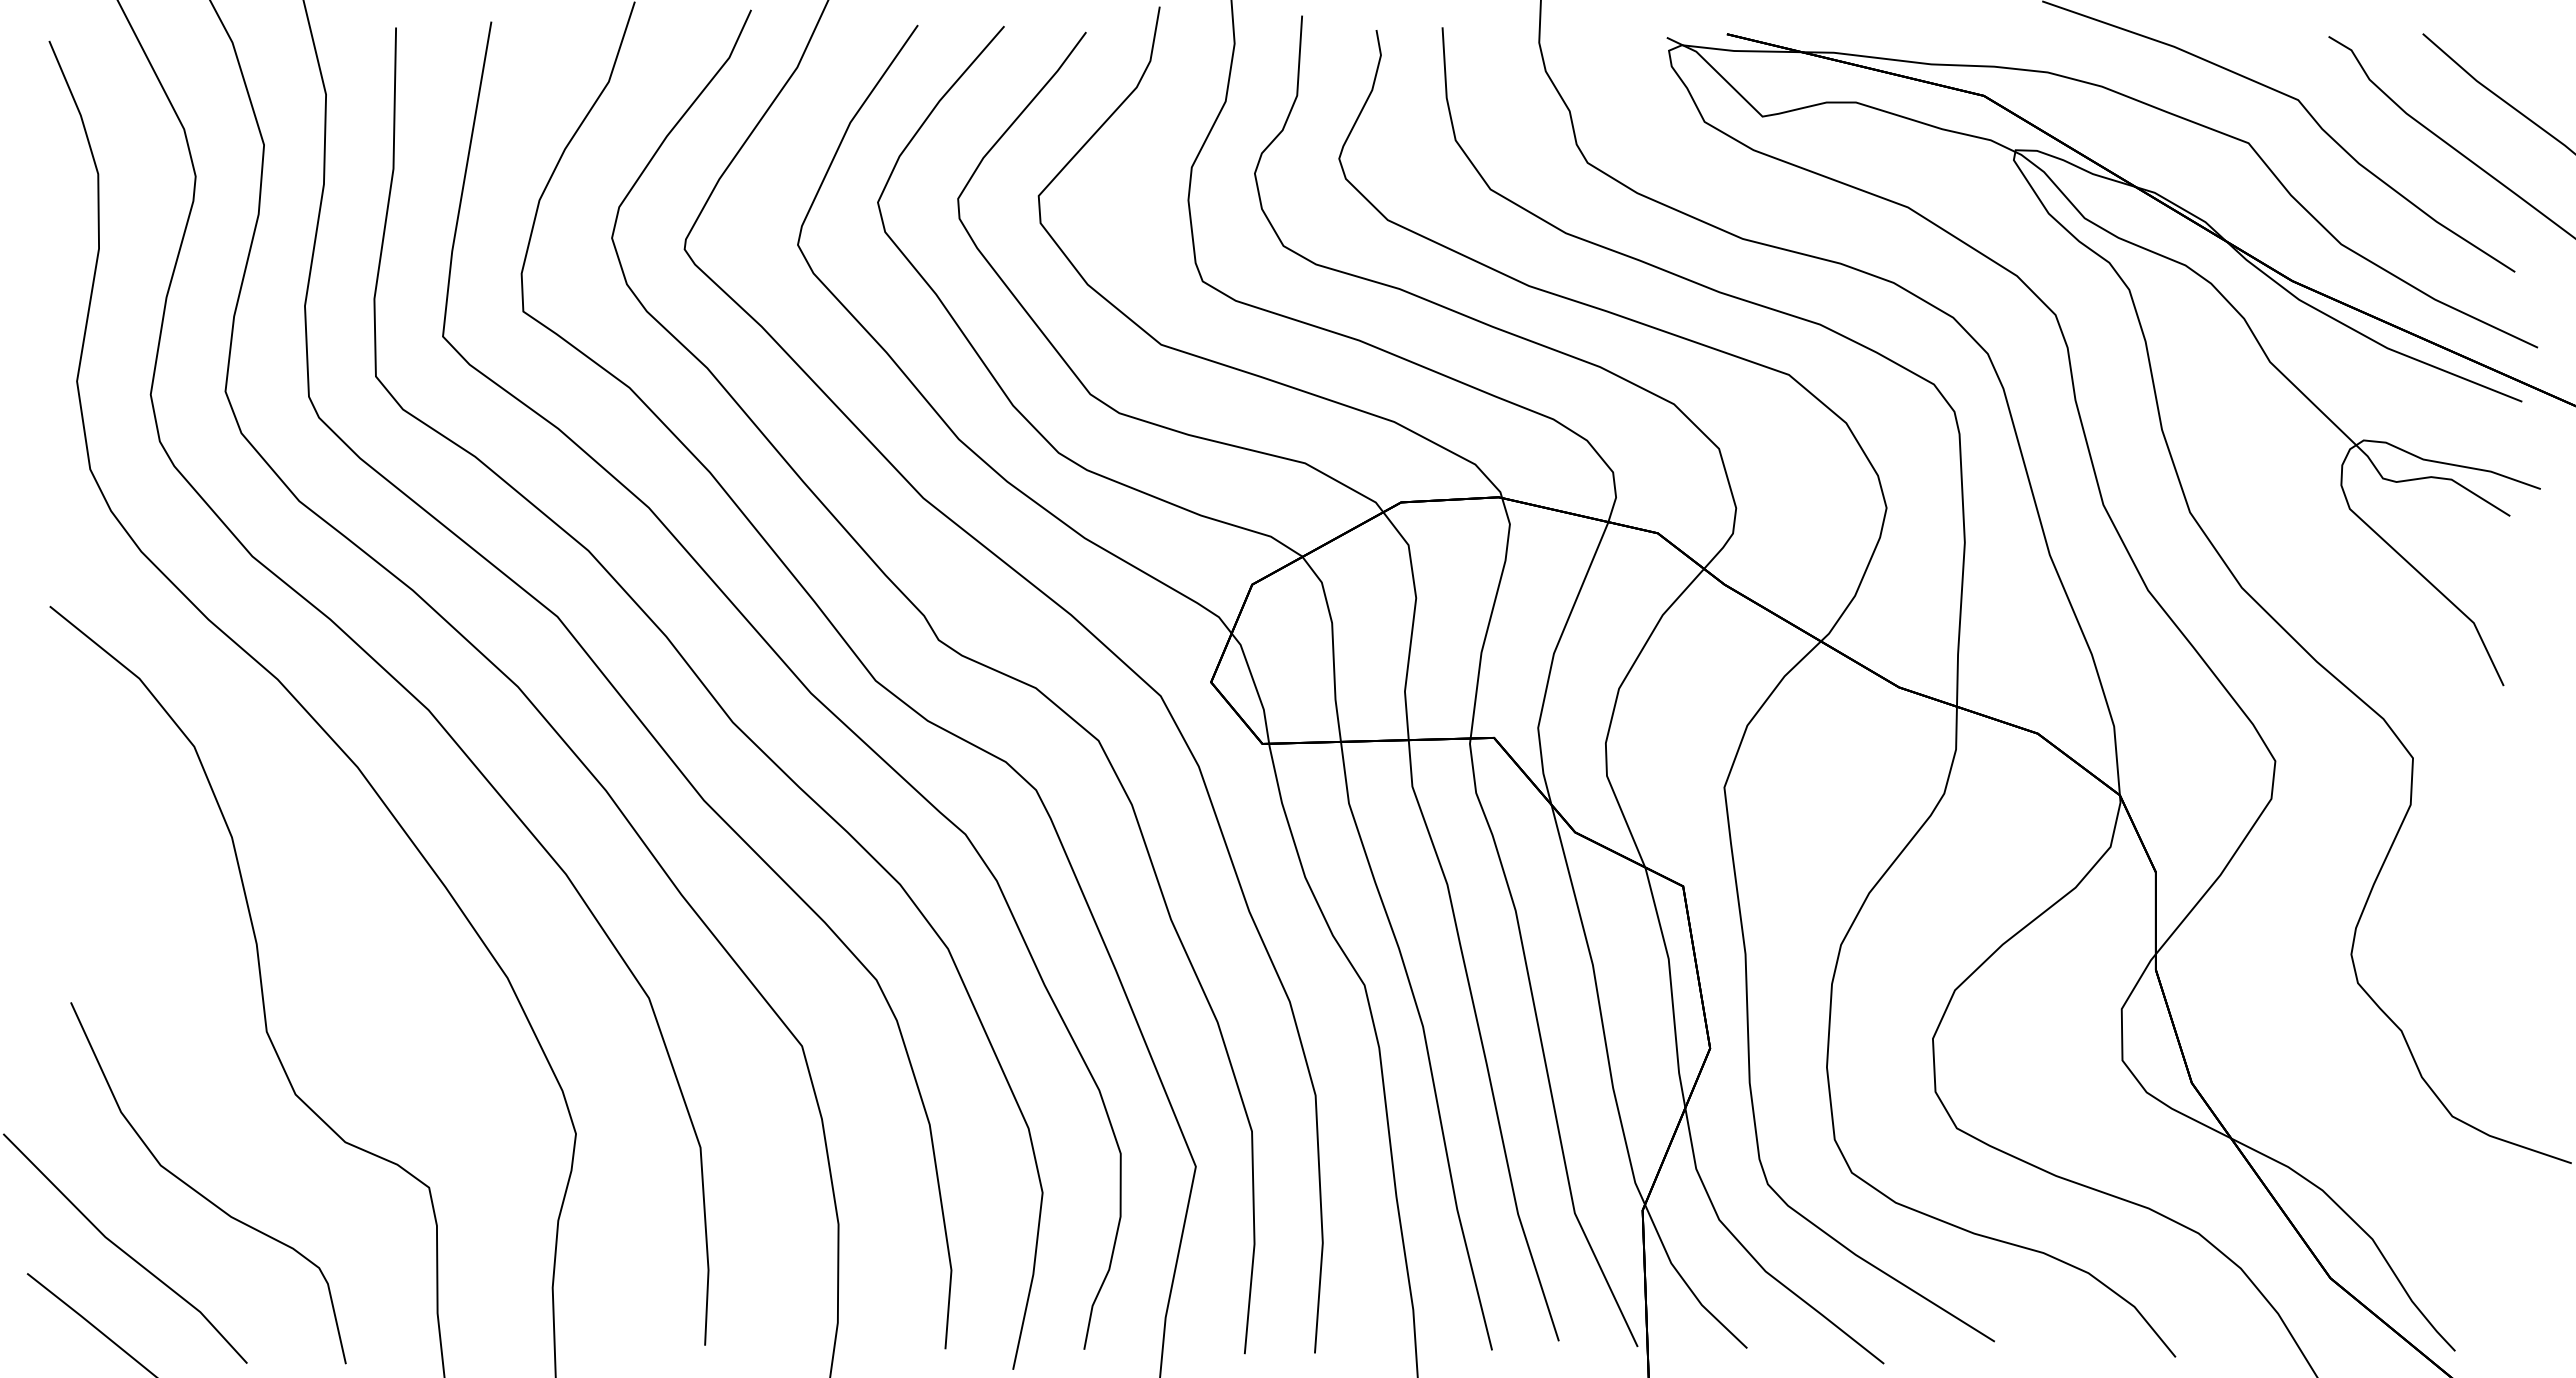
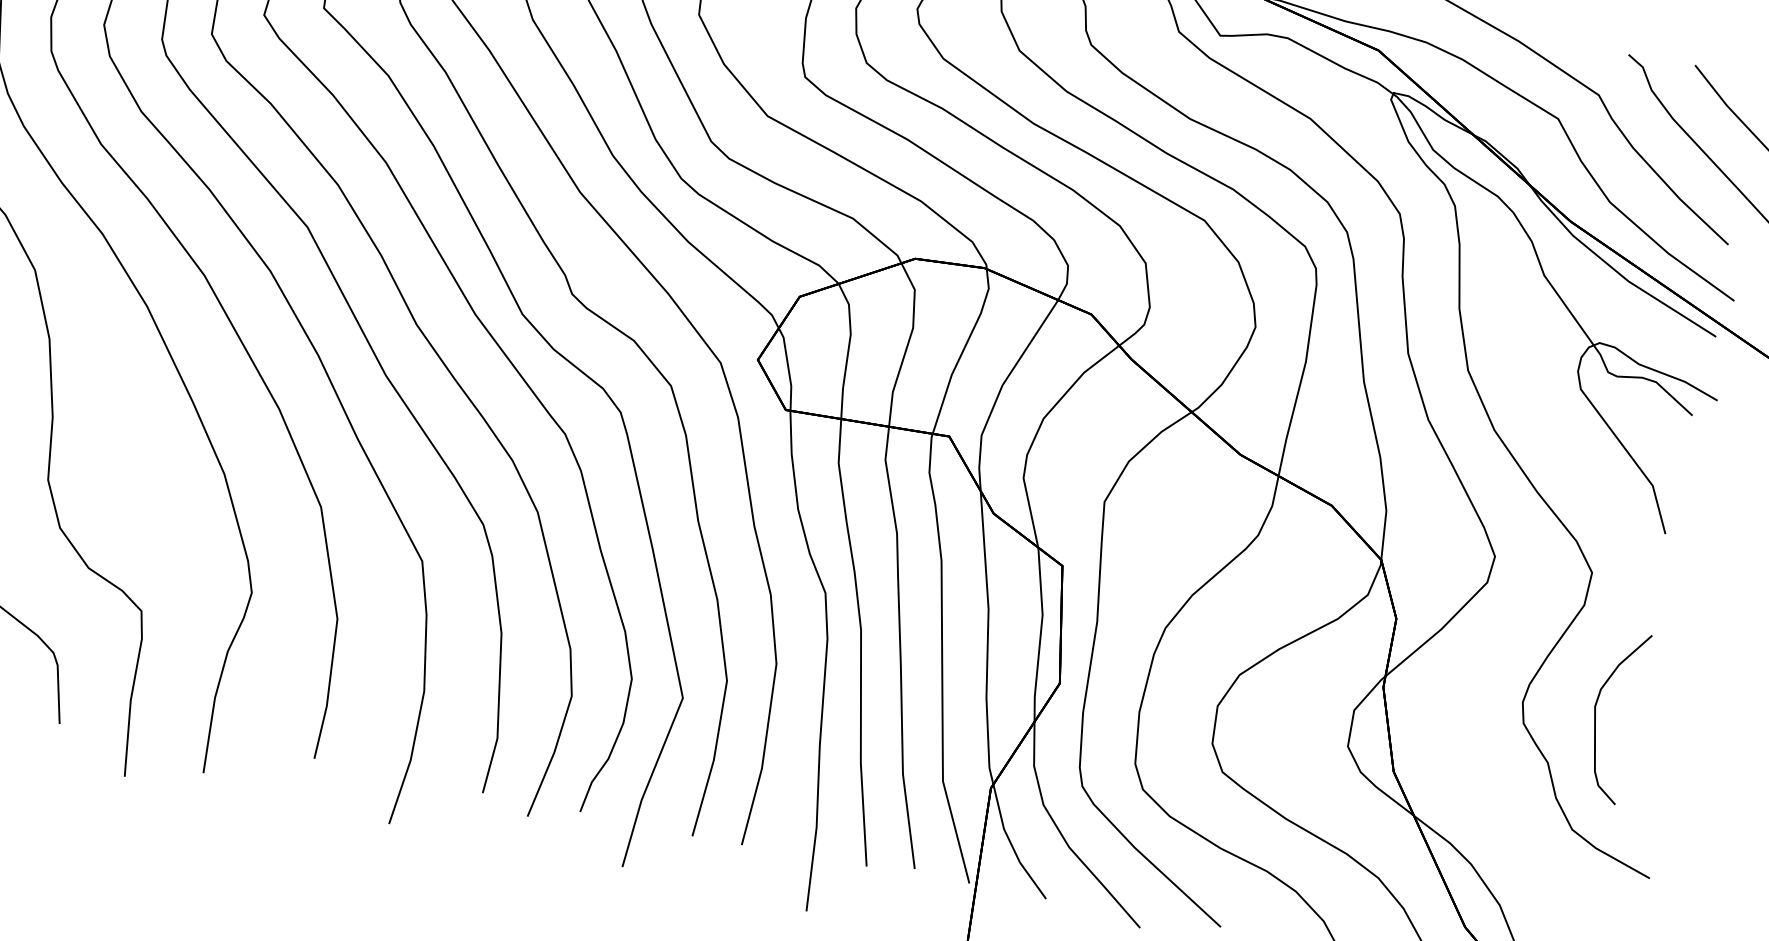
curve: (2455, 953) -> (1596, 715), added

